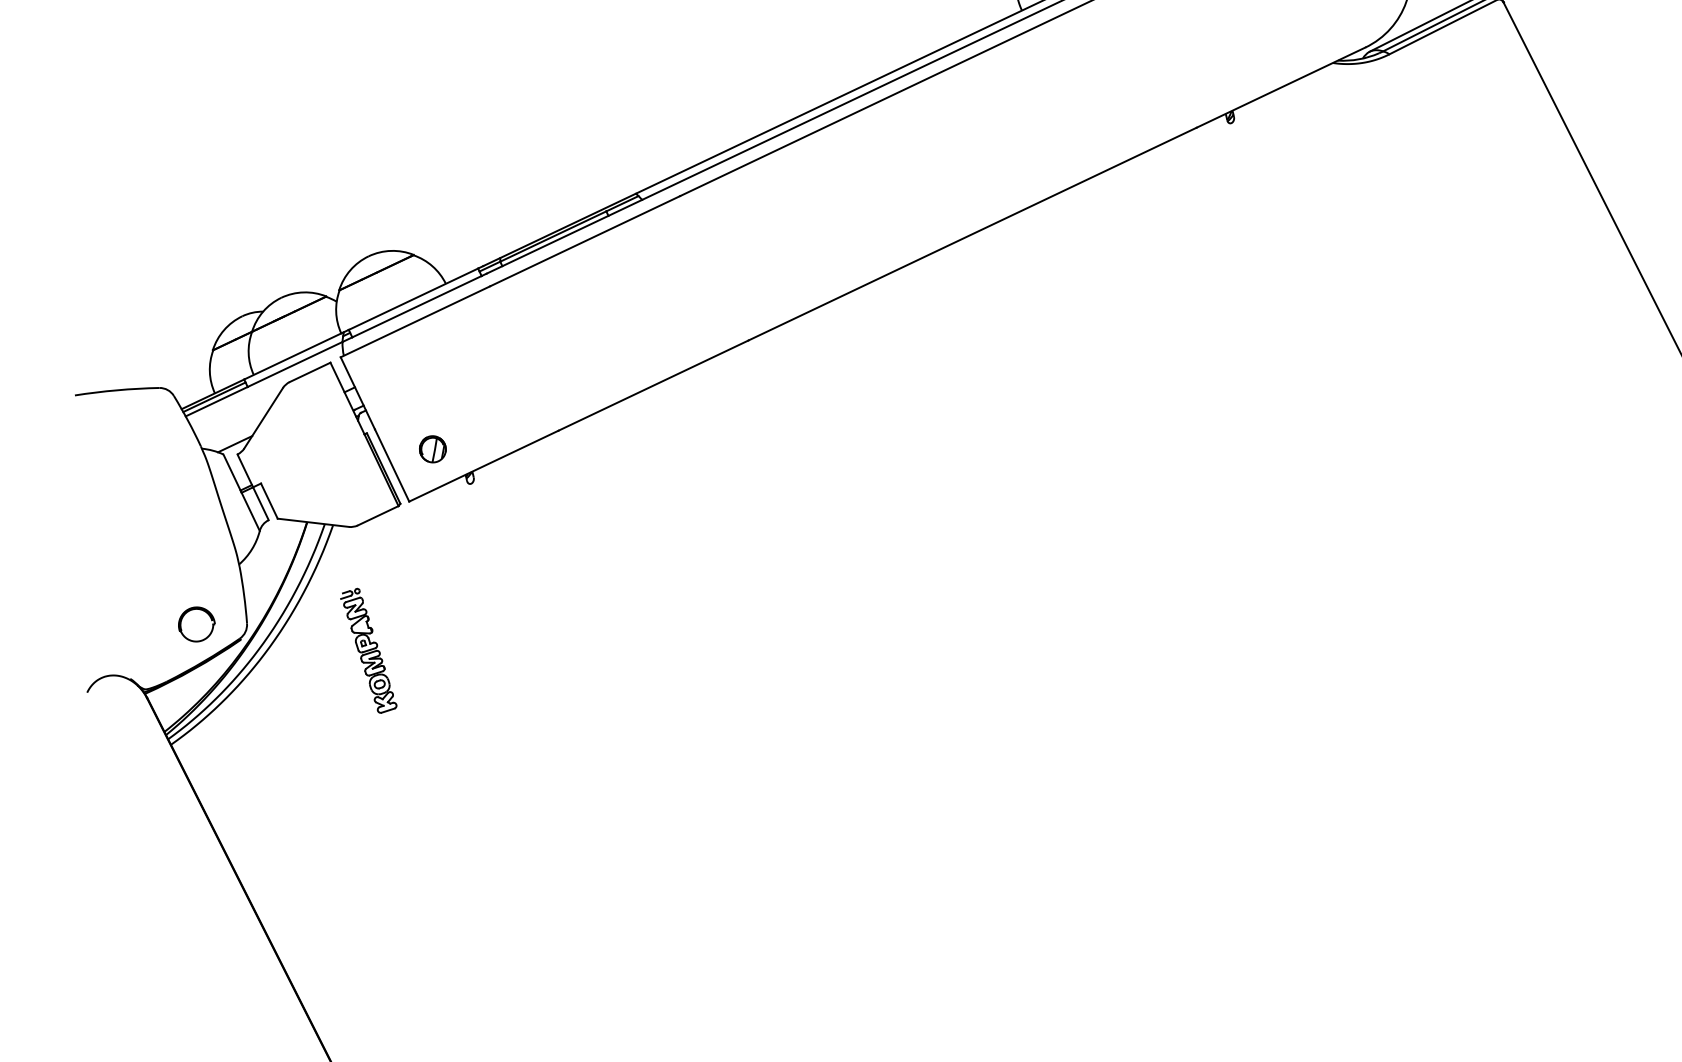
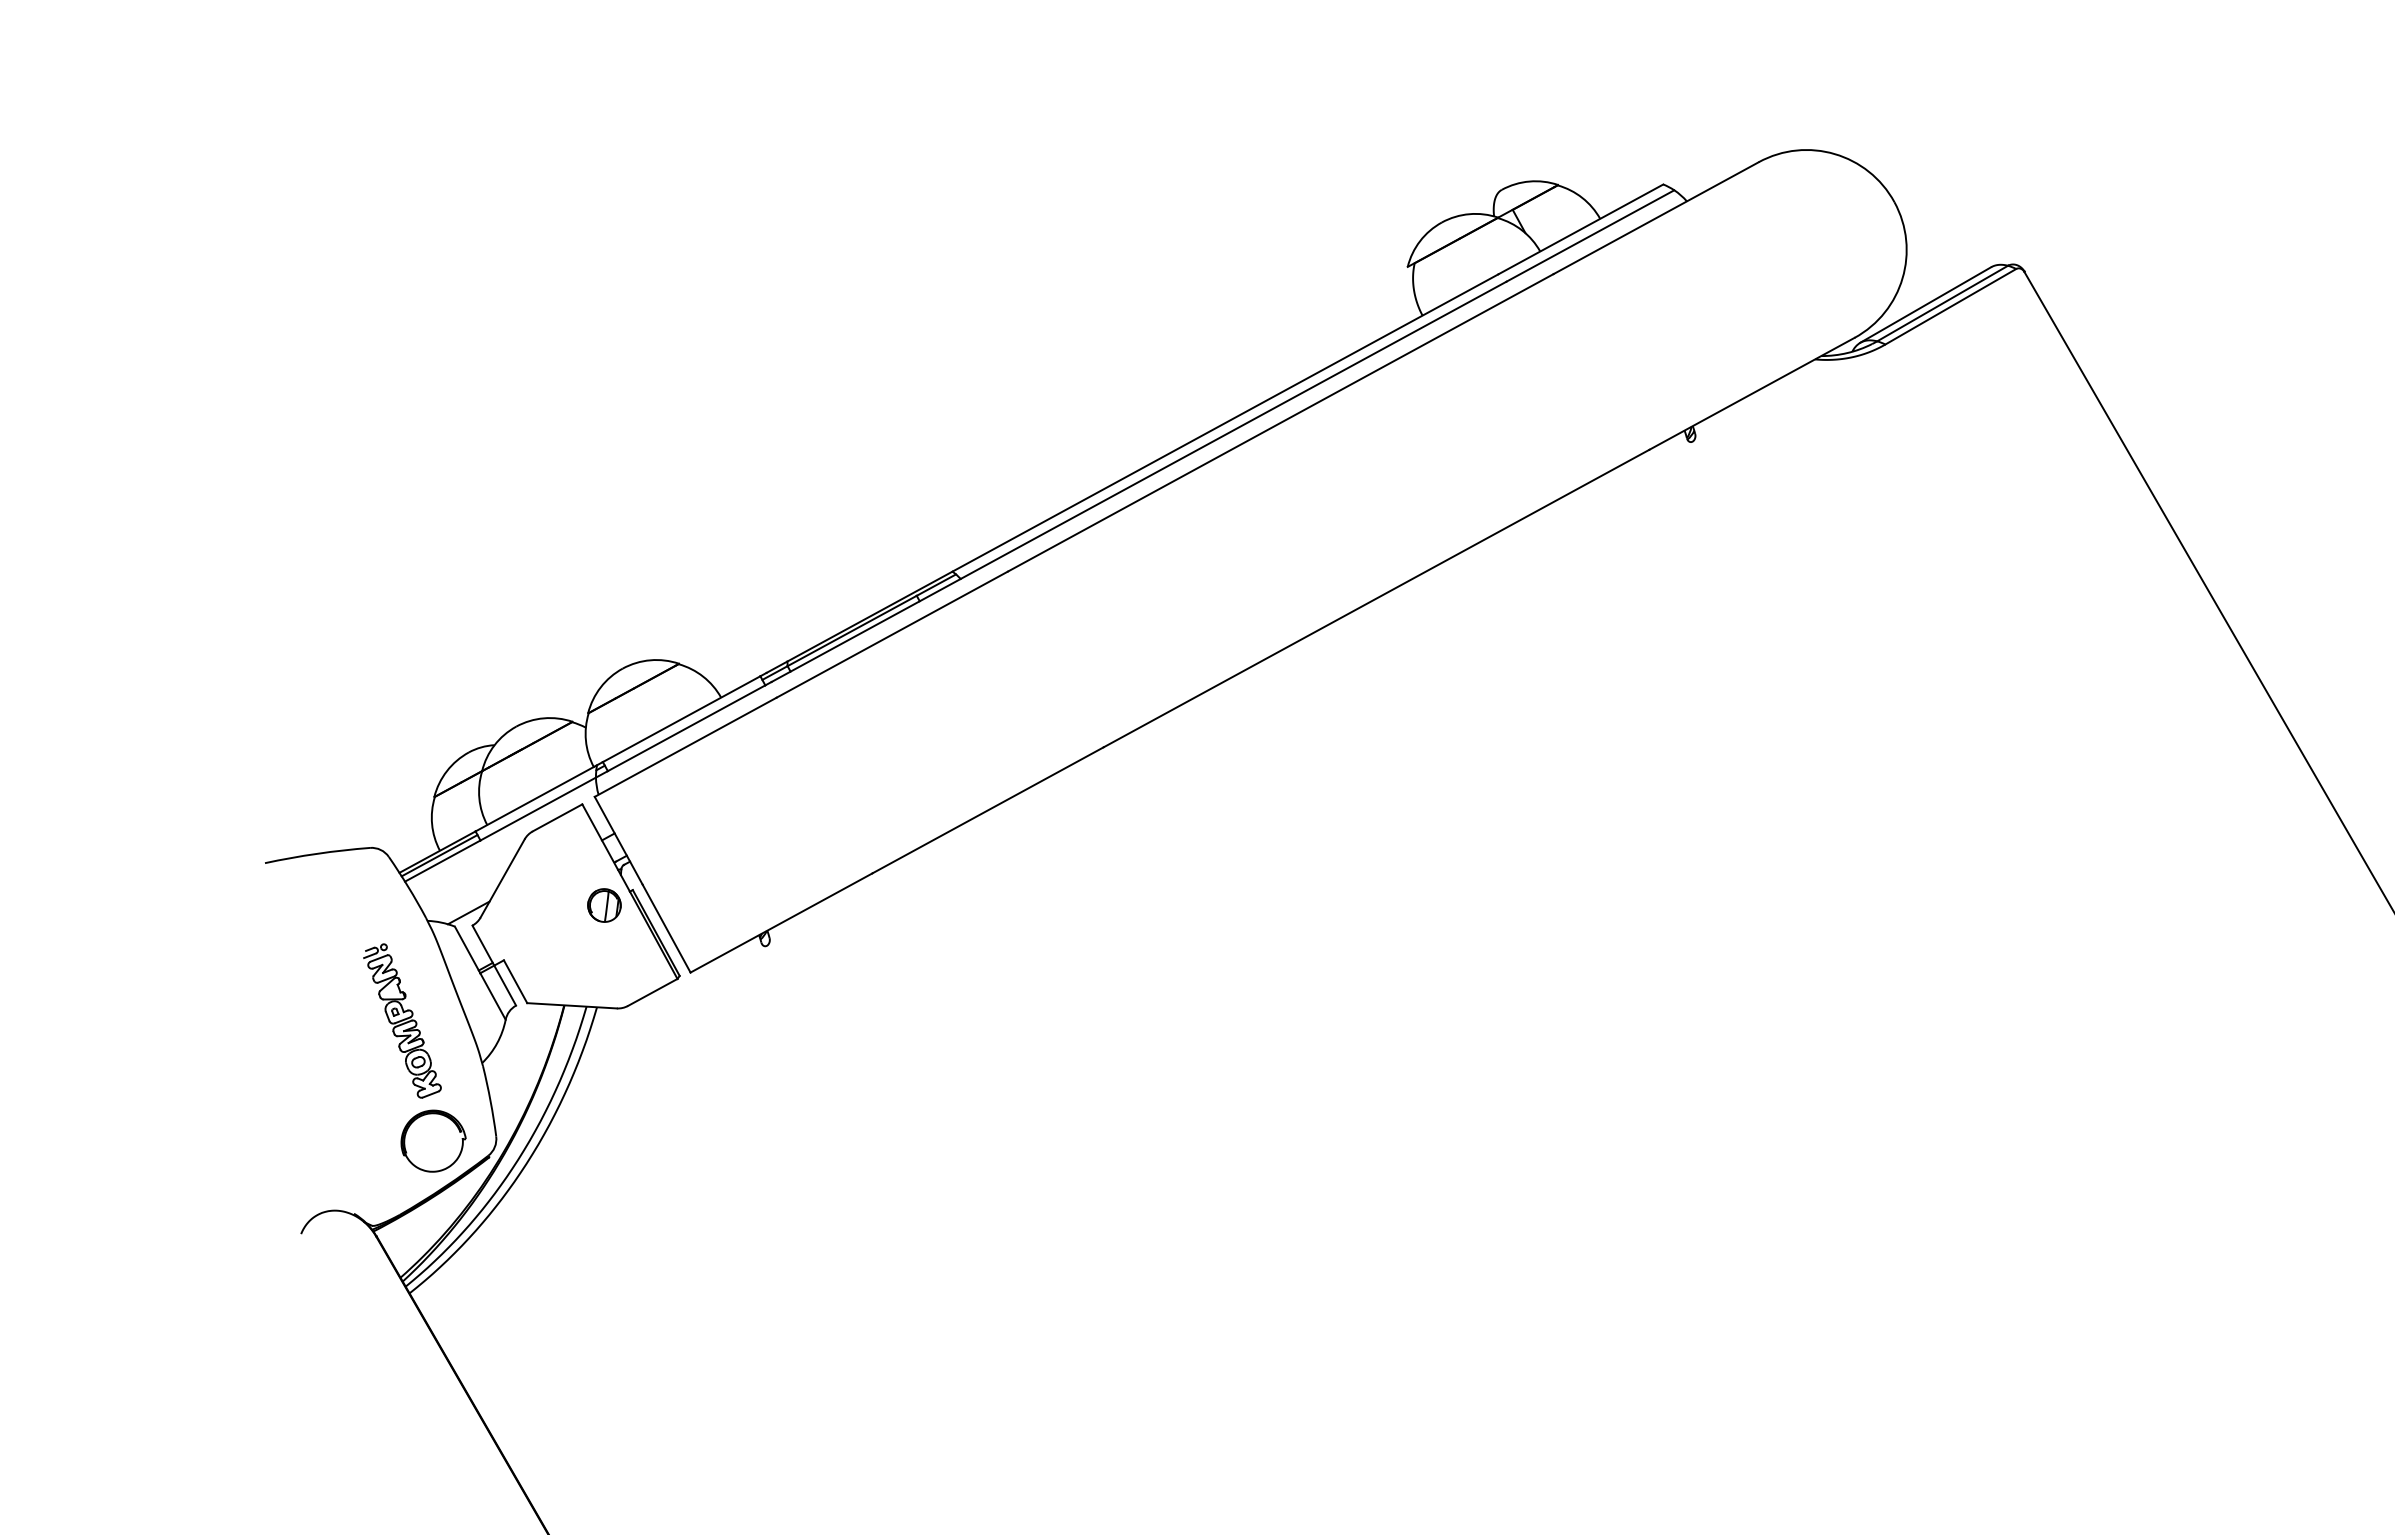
part: (432, 449) -> (604, 905), moved
part: (196, 624) -> (433, 1140), size x1.43
part: (368, 650) -> (402, 1020), moved

